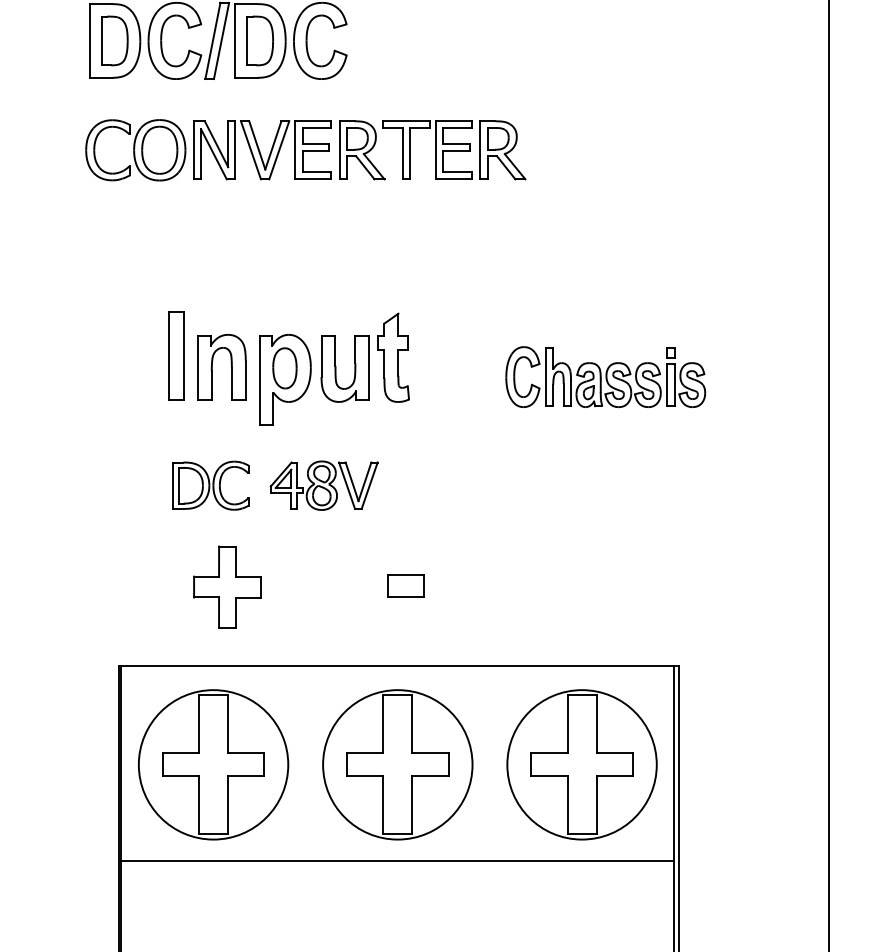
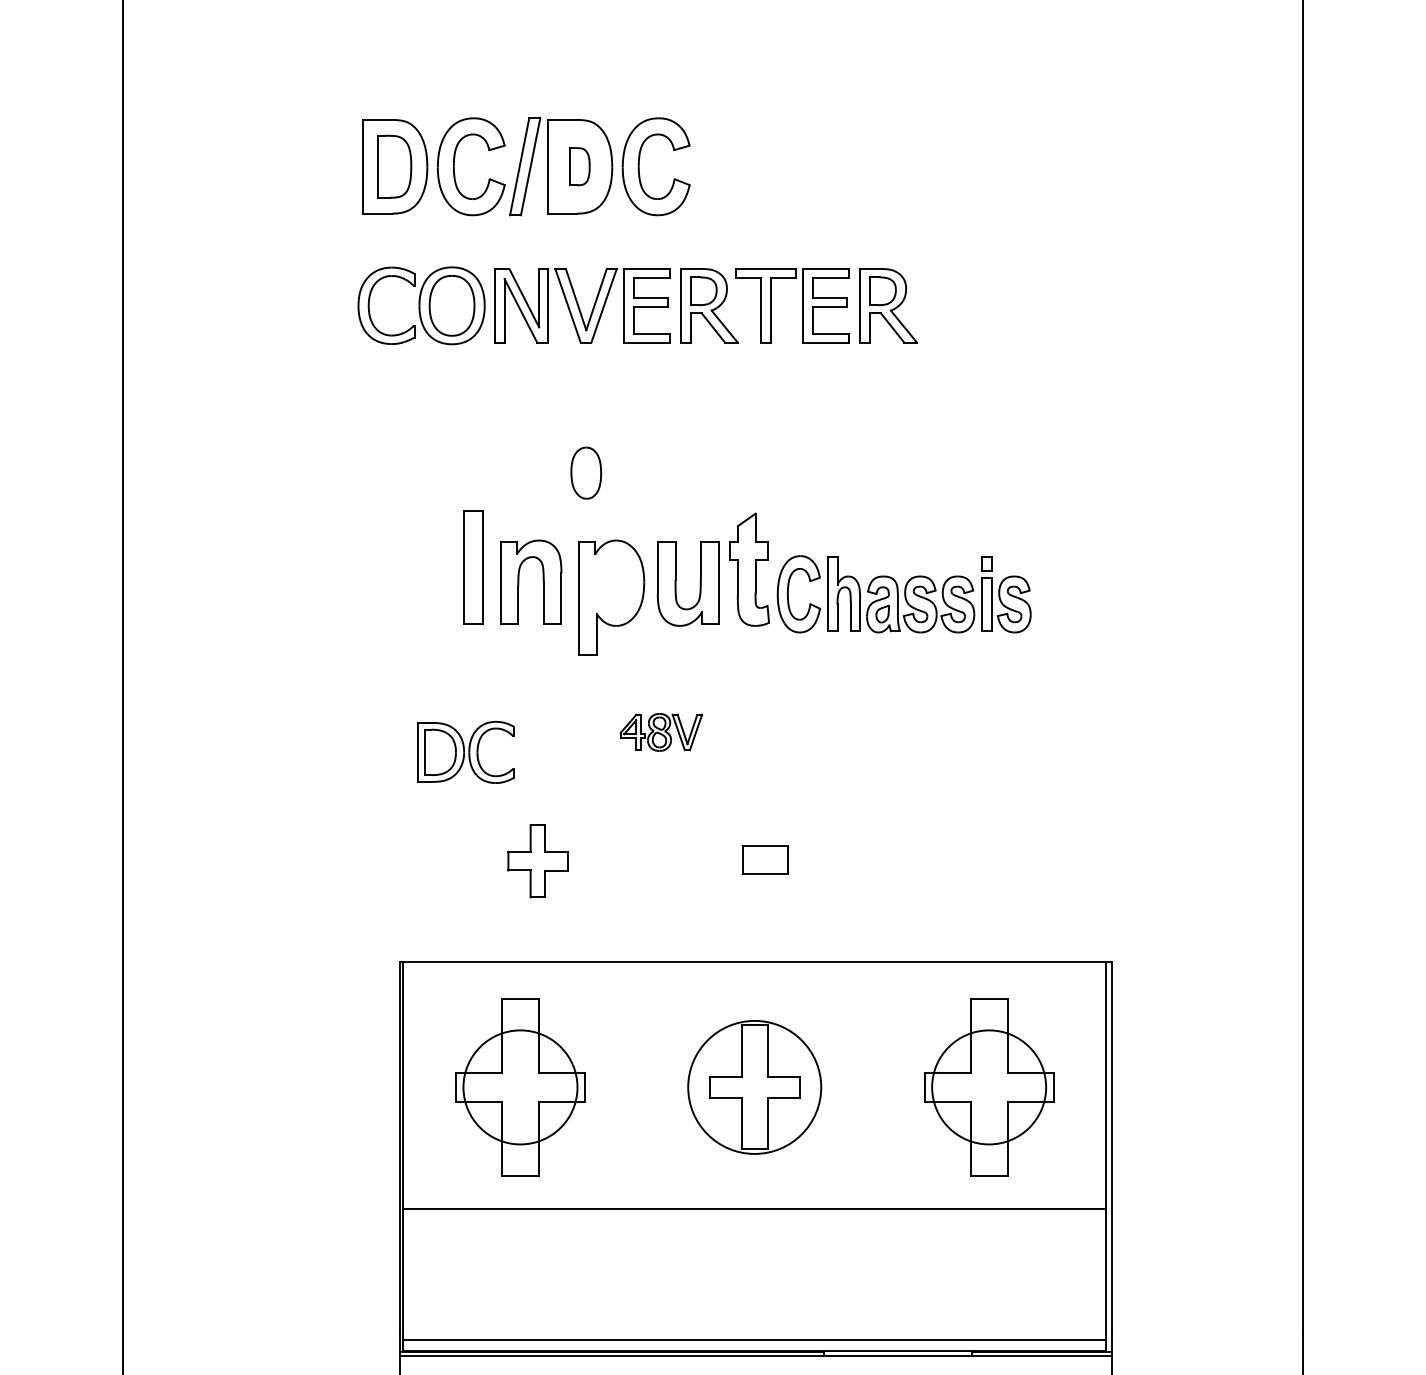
part: (259, 40) -> (579, 166), size x0.6
part: (284, 367) -> (585, 472), moved
part: (605, 377) -> (903, 594), moved
part: (210, 485) -> (465, 752), moved
part: (324, 485) -> (661, 732), size x0.6
part: (226, 586) -> (537, 860), size x0.7
circle: (213, 764) -> (520, 1087), size x0.6
part: (397, 764) -> (754, 1087), size x0.7
circle: (582, 764) -> (989, 1087), size x0.6

